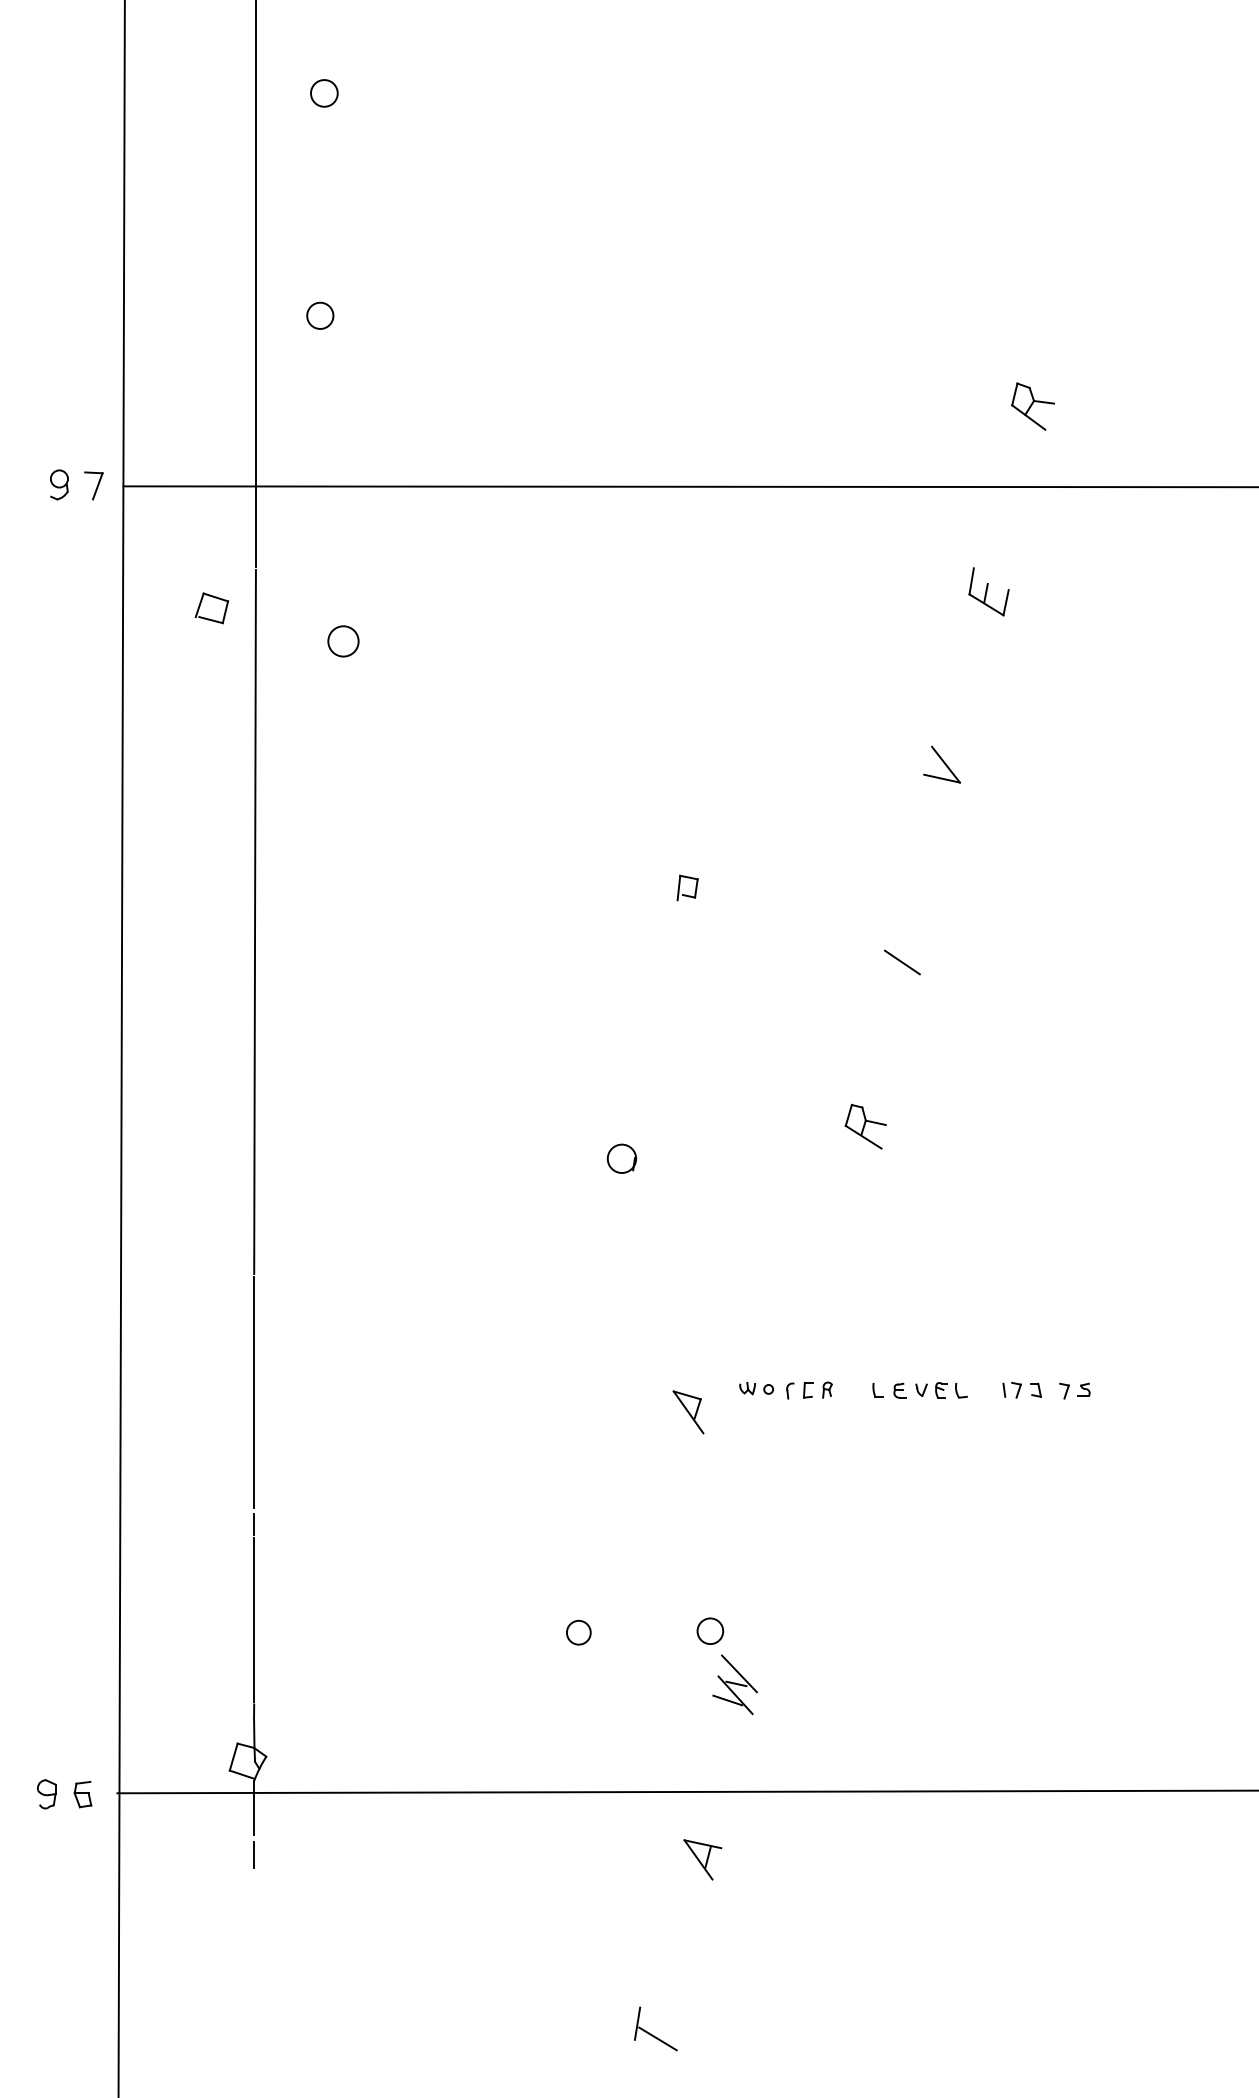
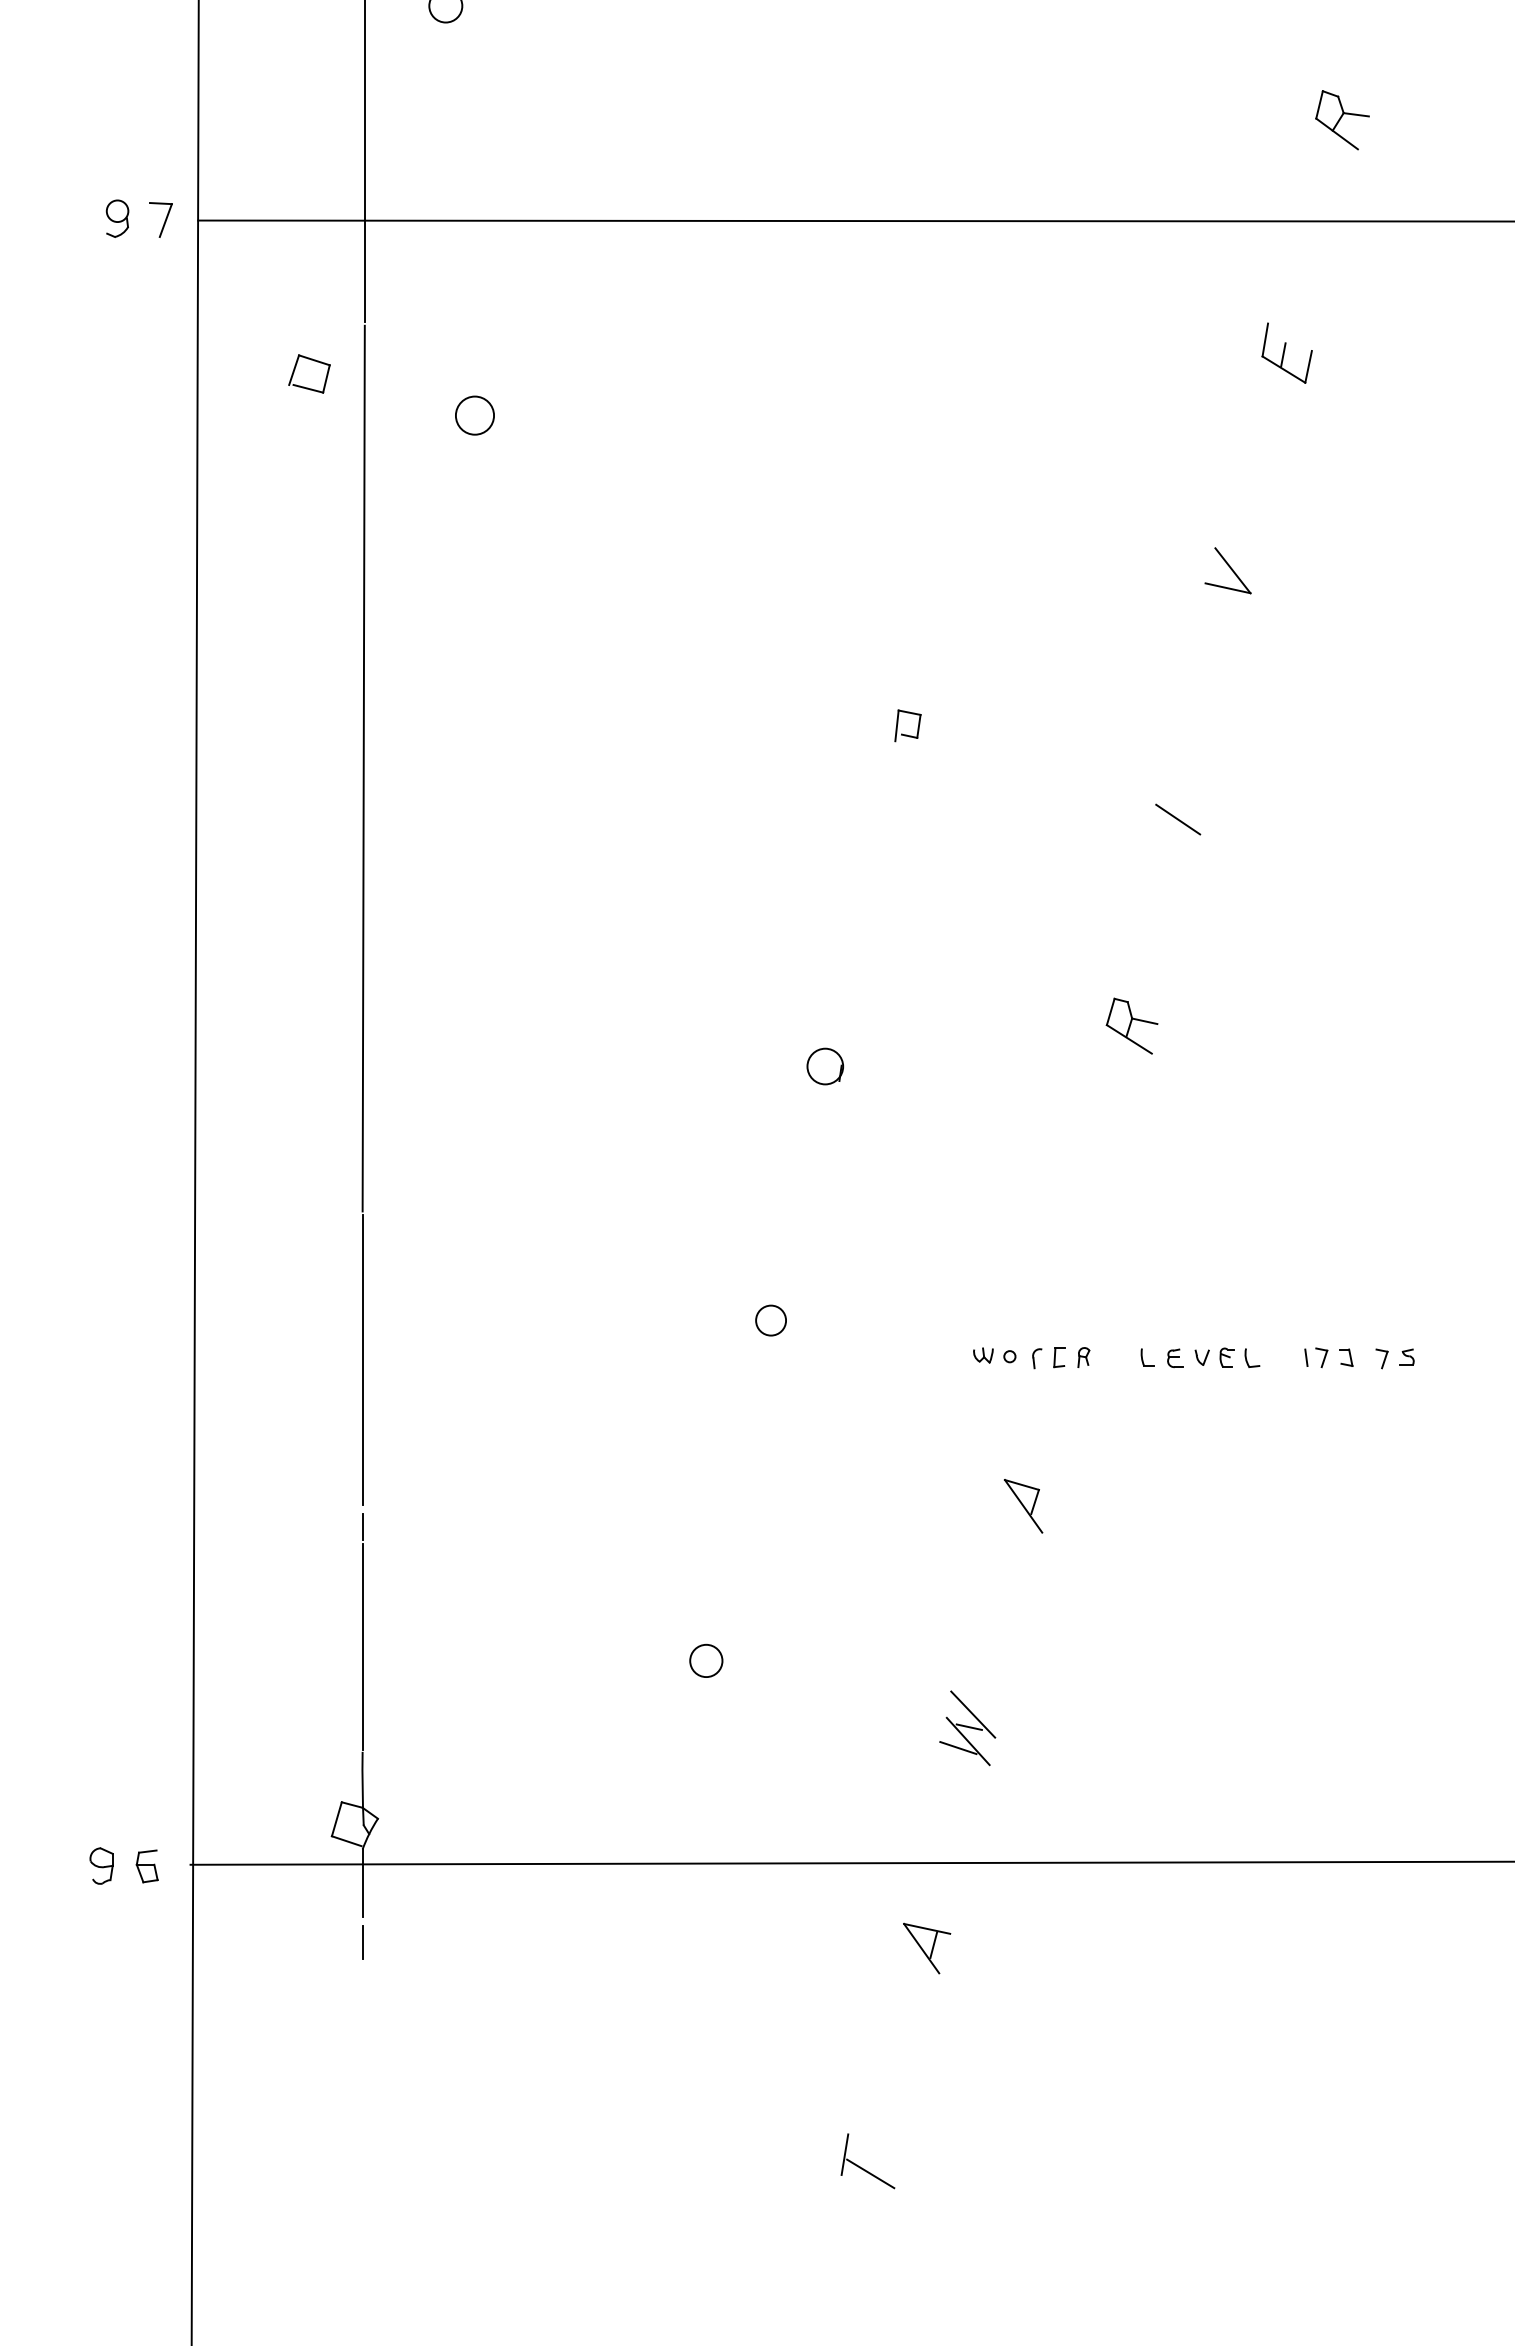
part: (688, 1412) -> (1023, 1506), moved
circle: (710, 1630) -> (706, 1659), moved
circle: (578, 1632) -> (770, 1320), moved

